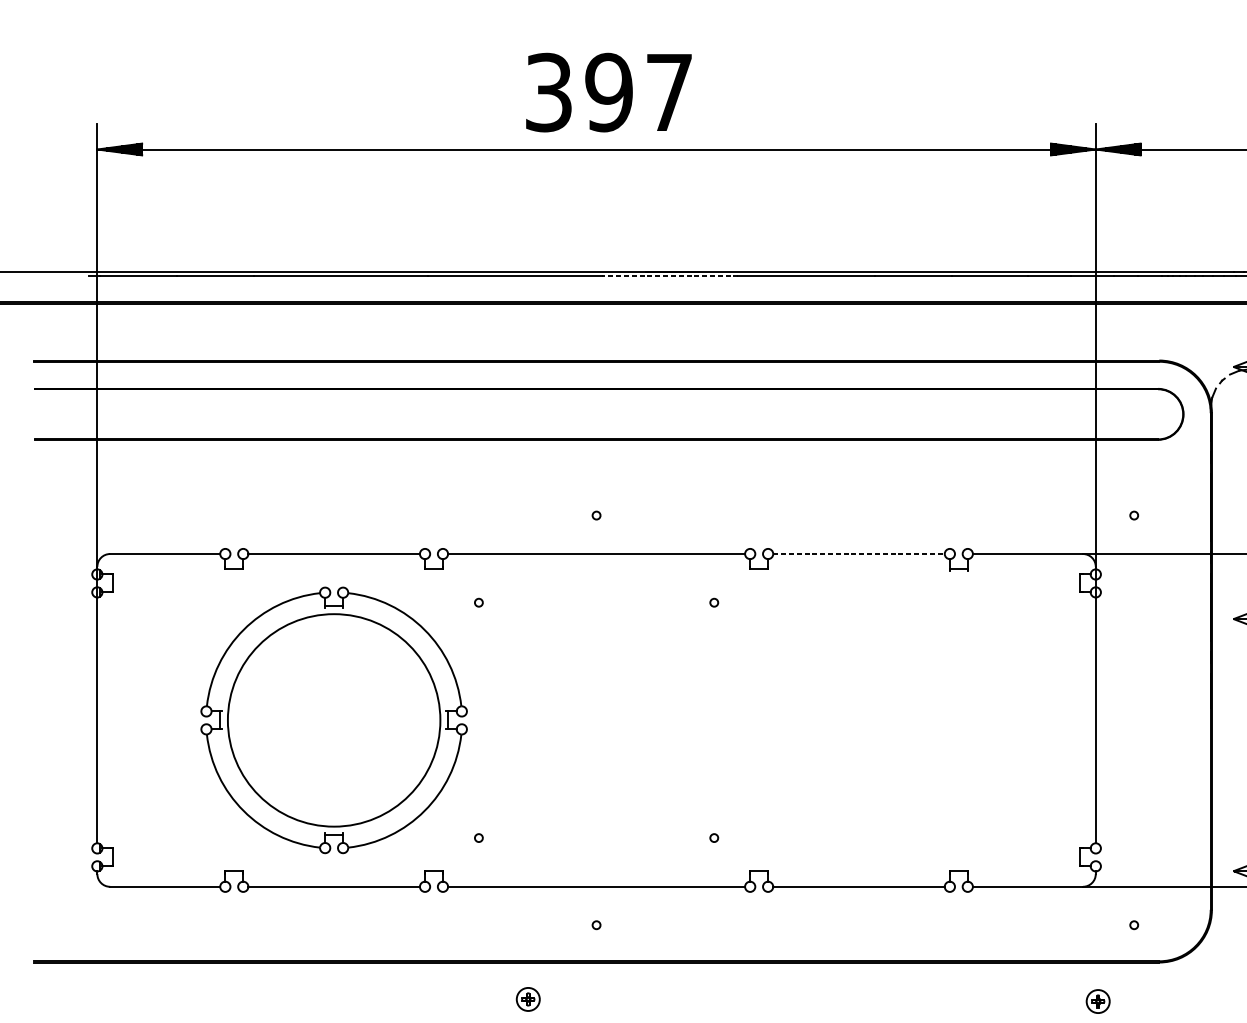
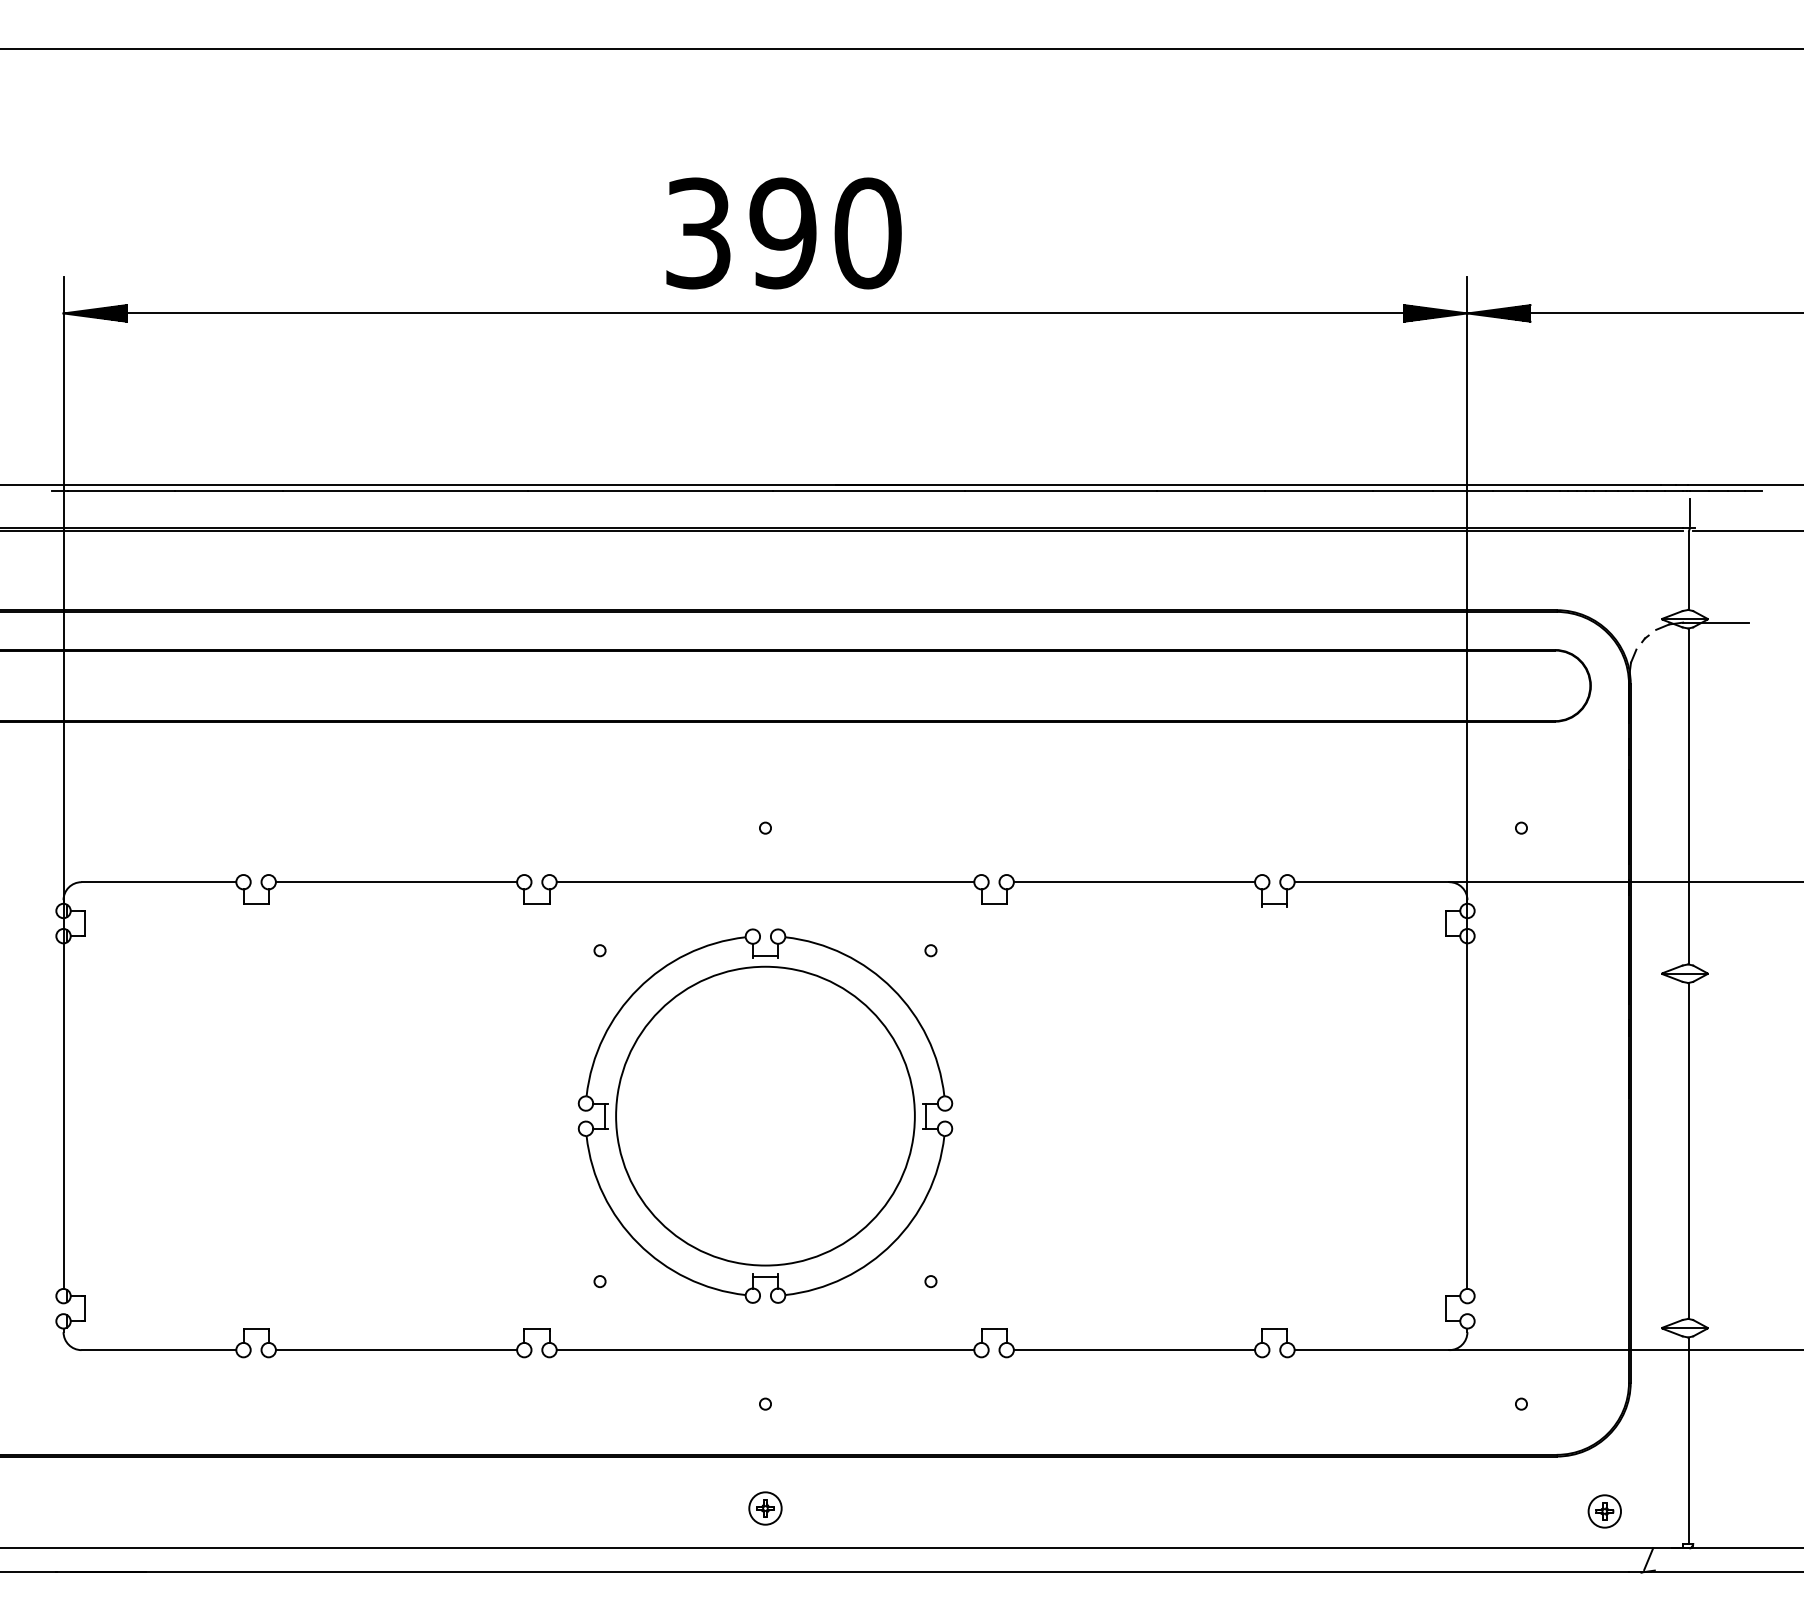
text: (669, 92) -> (867, 233), 397 -> 390
line: (669, 276) -> (868, 491), dashed -> solid
line: (859, 554) -> (1134, 882), dashed -> solid
part: (334, 719) -> (765, 1115), moved
part: (528, 999) -> (765, 1508), moved
part: (1097, 1001) -> (1604, 1511), moved

